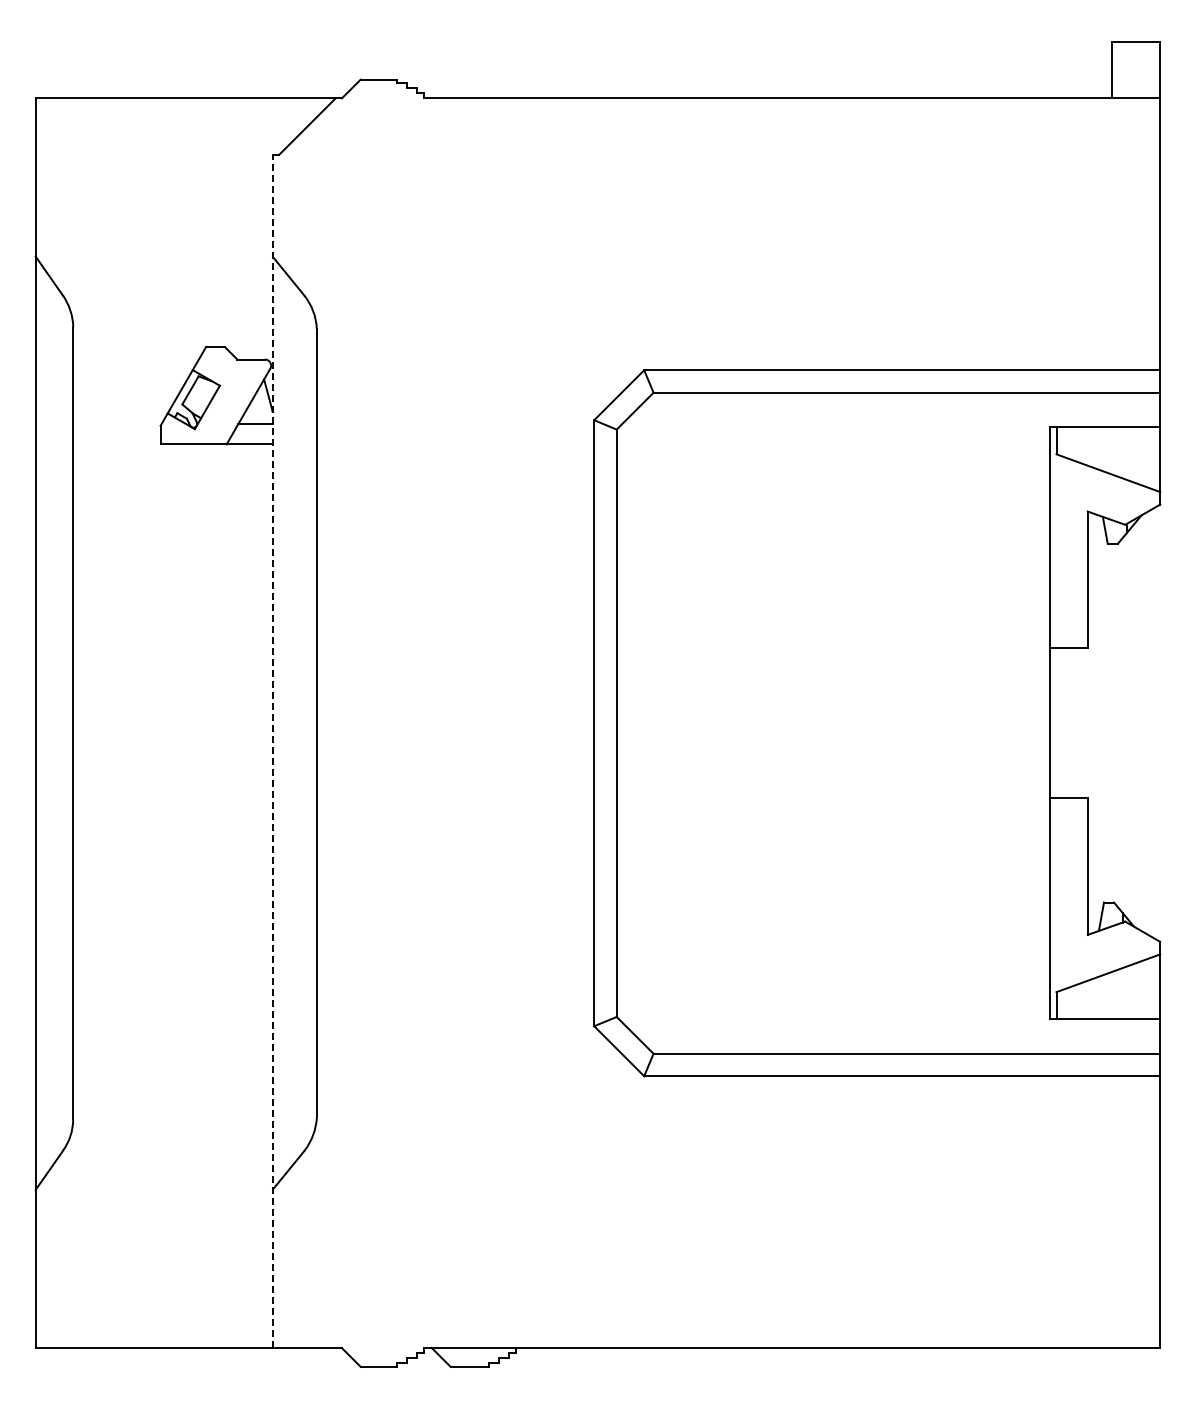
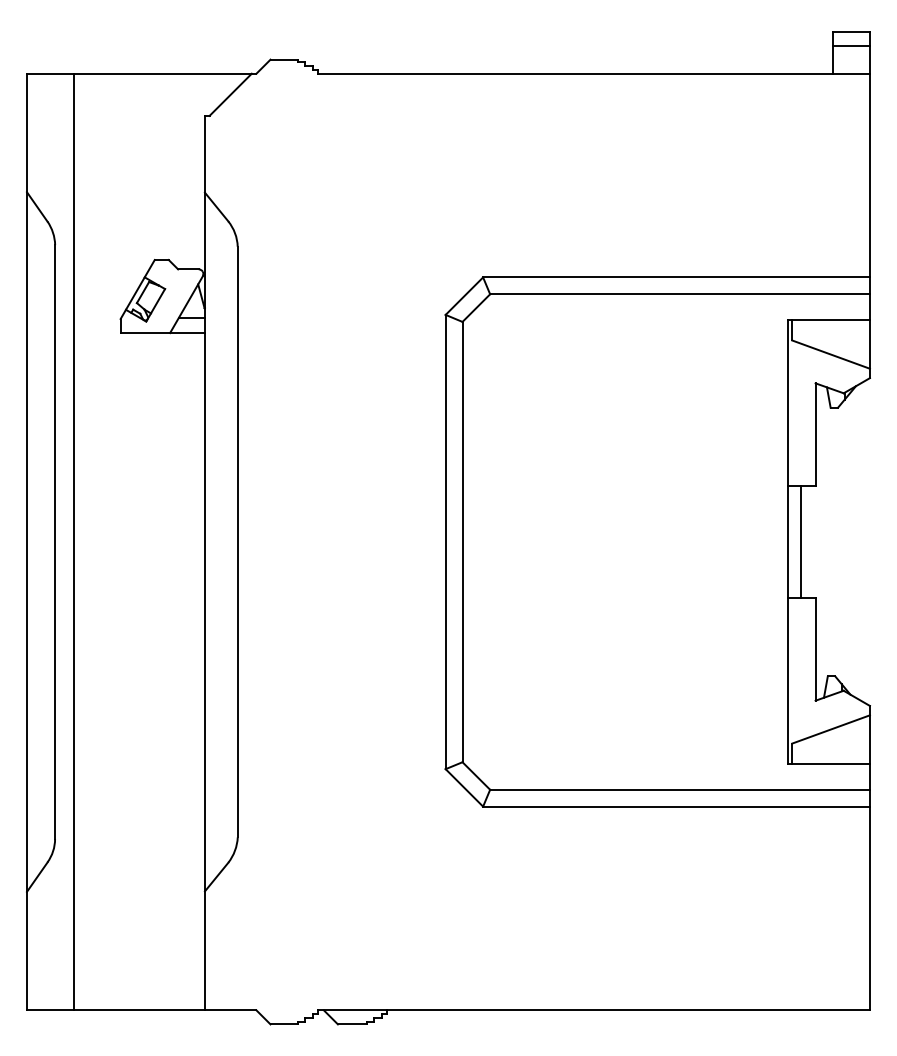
line: (1135, 61) -> (851, 46), added
line: (98, 722) -> (74, 541), added
line: (1067, 723) -> (800, 542), added
line: (273, 751) -> (205, 563), dashed -> solid

